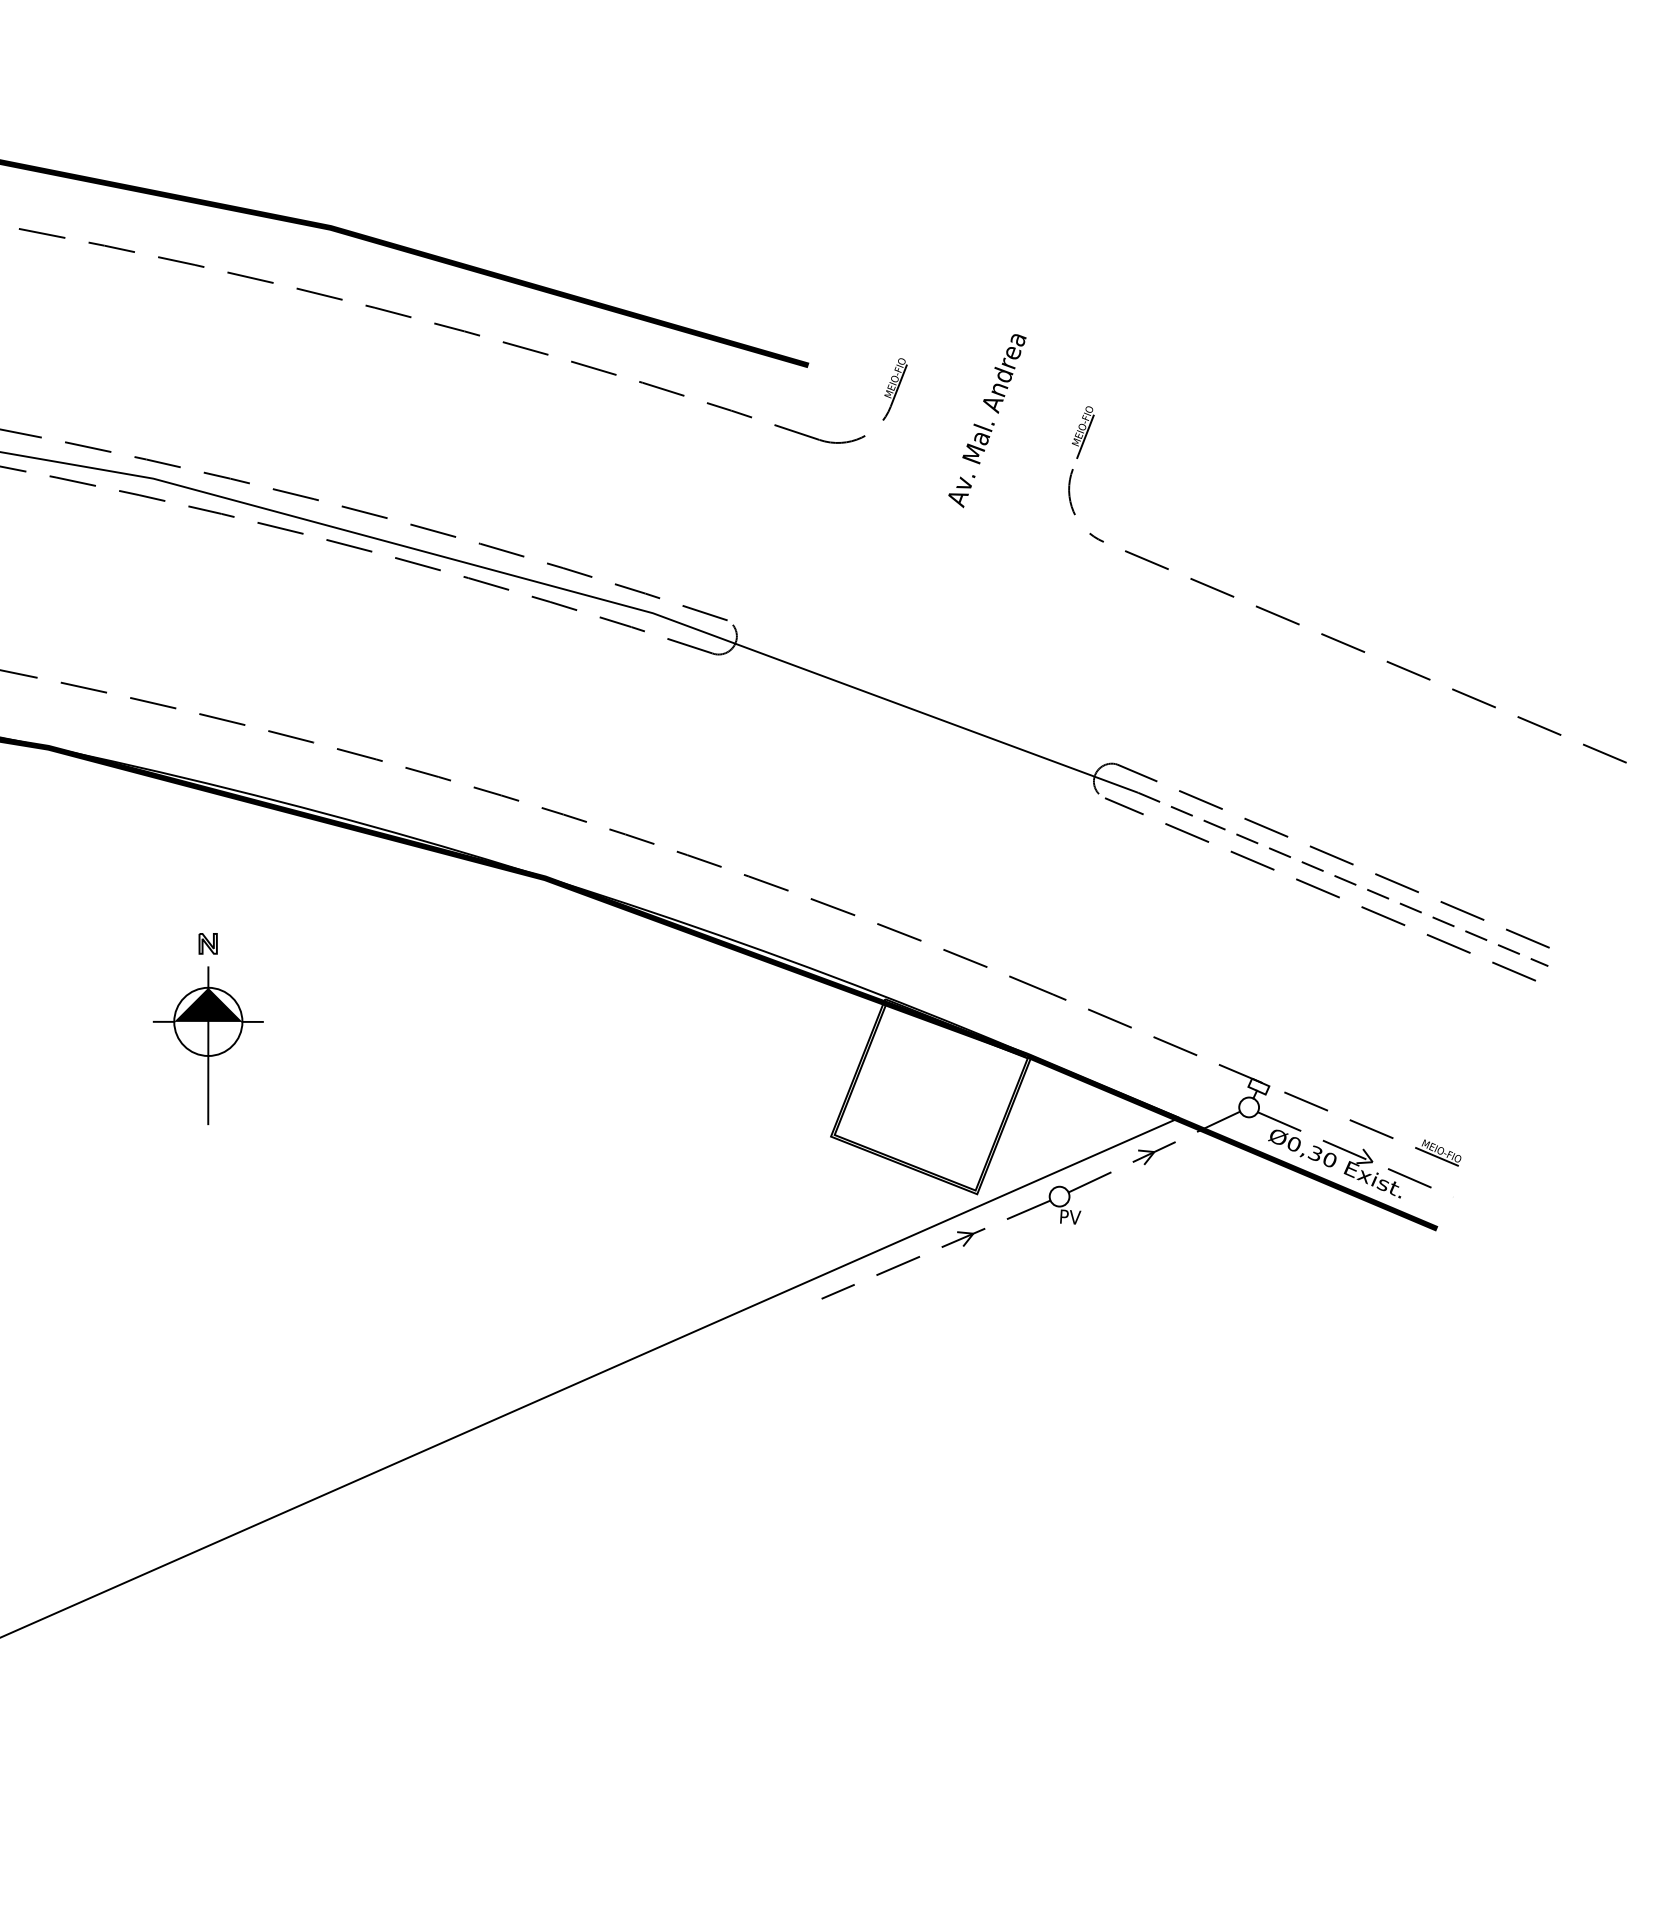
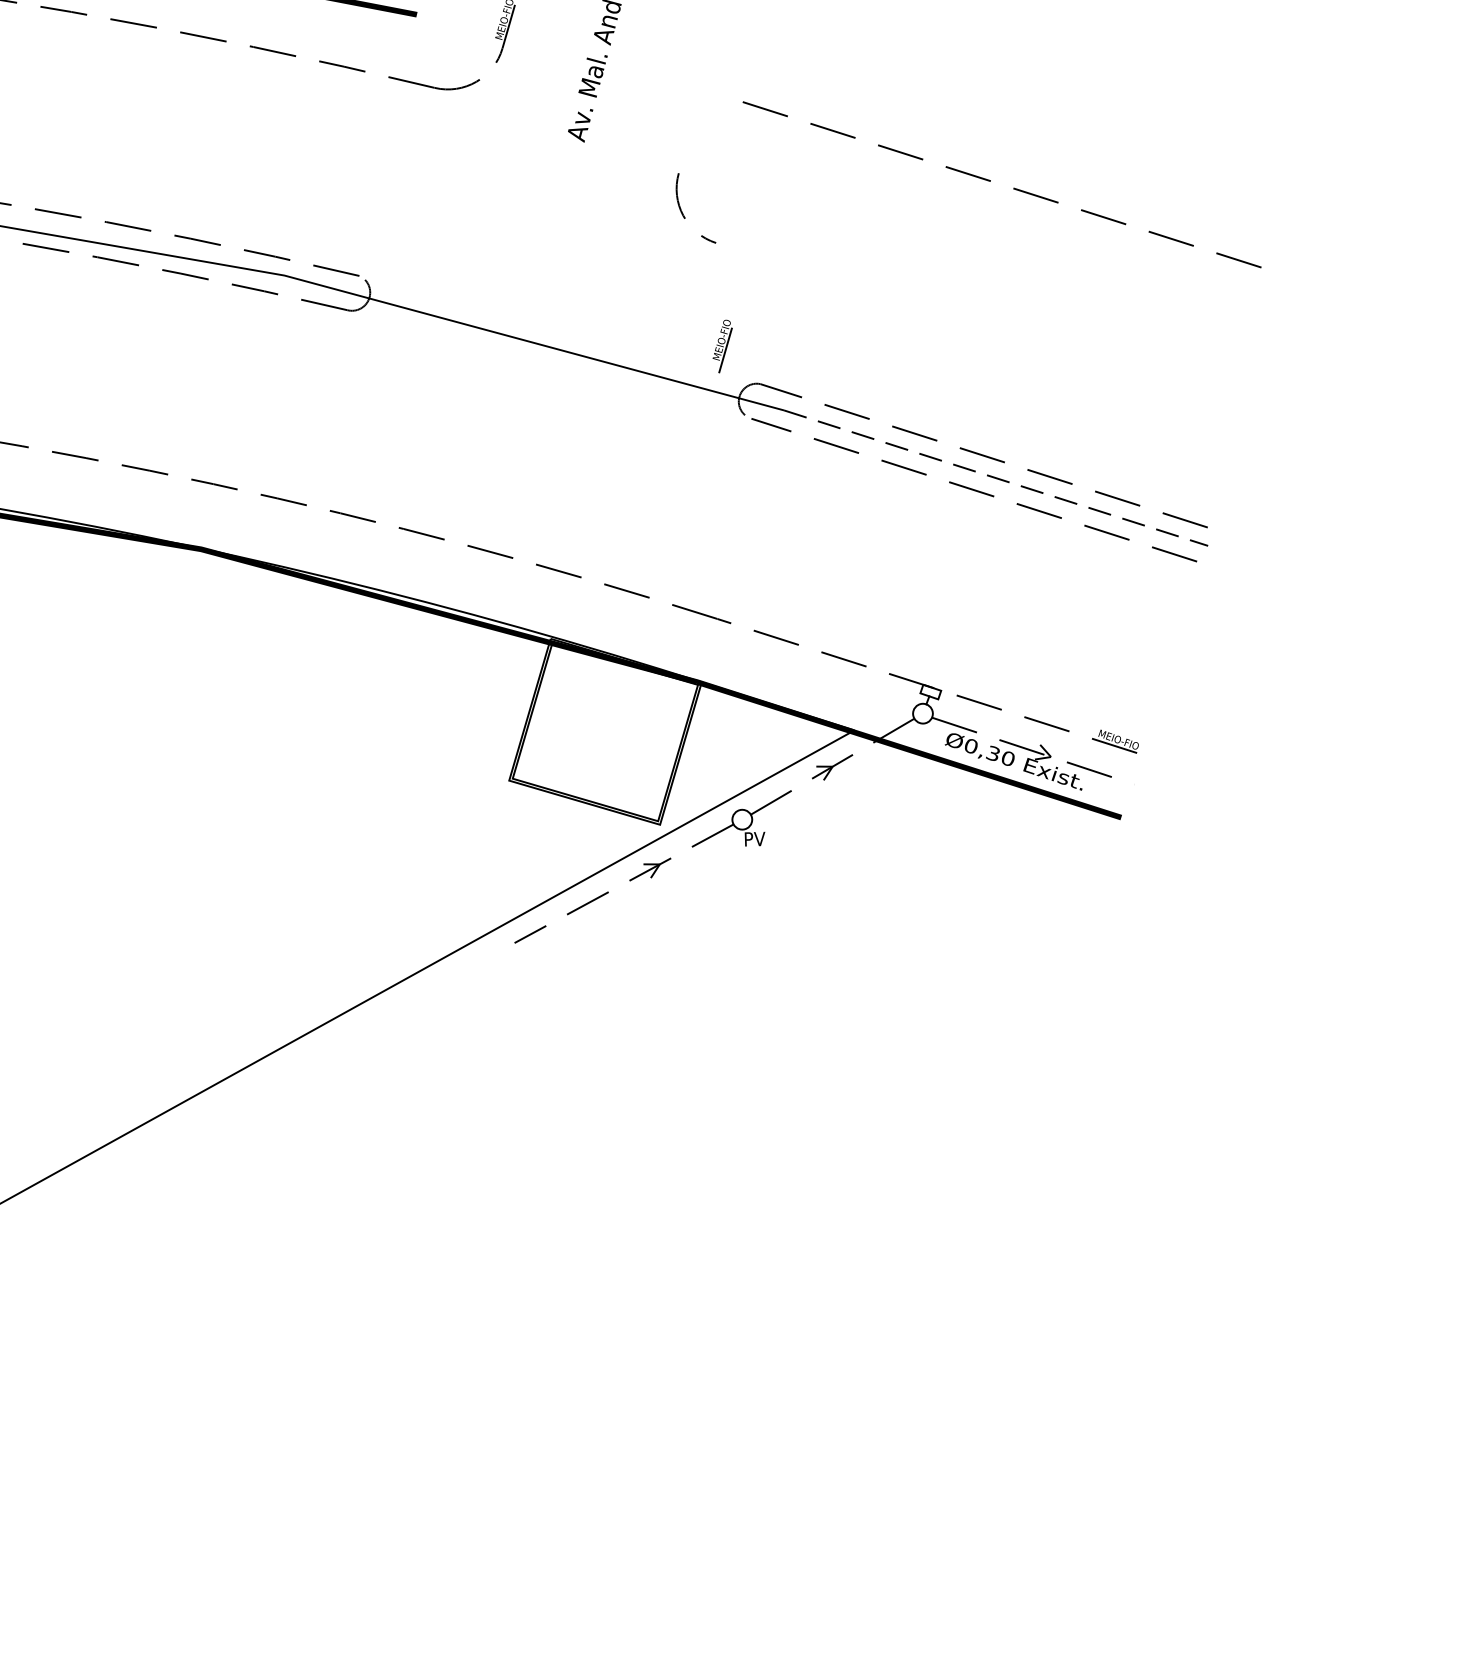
part: (1082, 432) -> (722, 346), moved
arc: (1074, 510) -> (684, 214), moved
line: (1365, 651) -> (991, 180), moved

